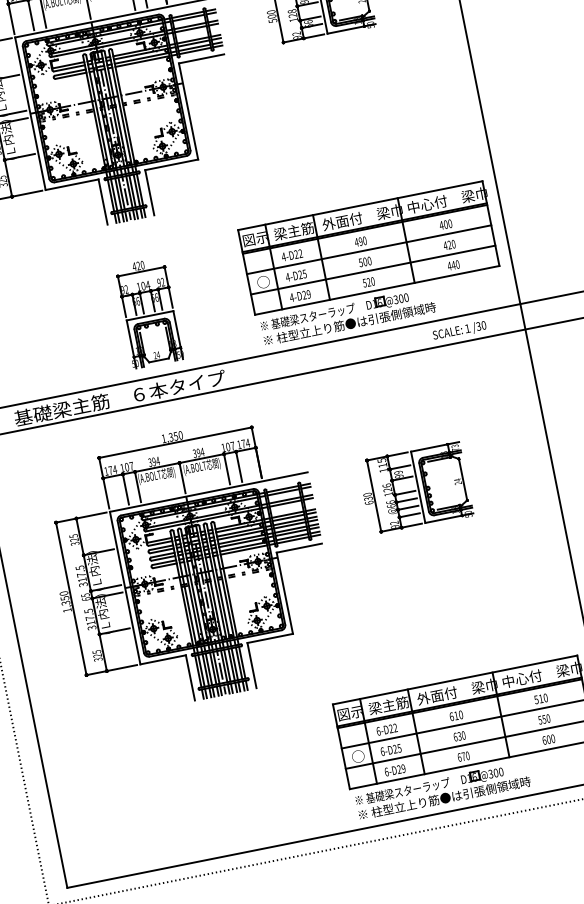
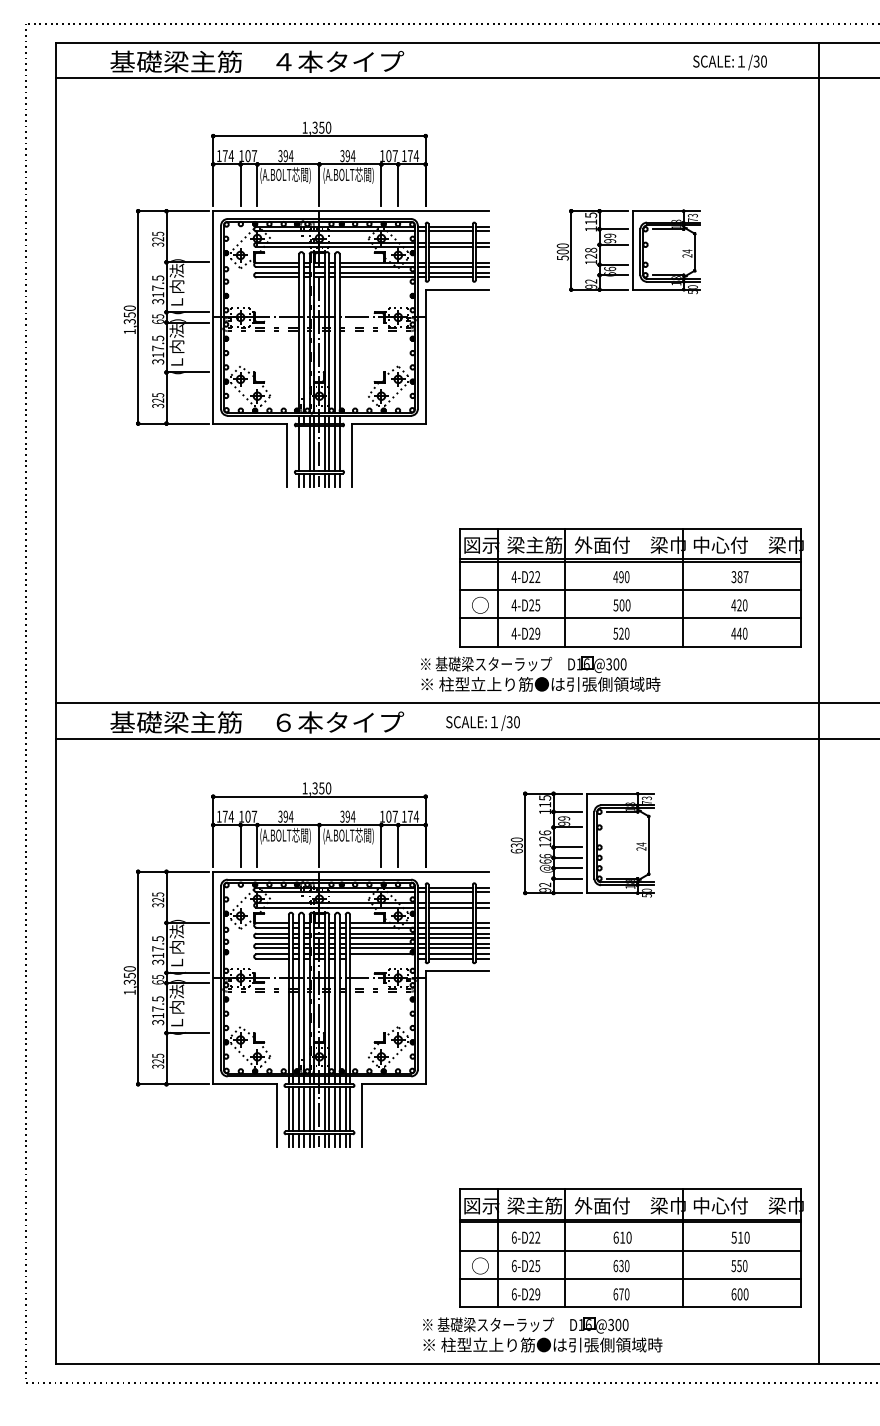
line: (114, 194) -> (303, 448), removed
text: (445, 225) -> (739, 577), 400 -> 387
part: (148, 312) -> (318, 615), removed
part: (348, 316) -> (540, 673), moved
text: (459, 330) -> (482, 722), moved
part: (415, 488) -> (582, 844), moved
line: (243, 549) -> (382, 958), removed
part: (442, 790) -> (542, 1334), moved

